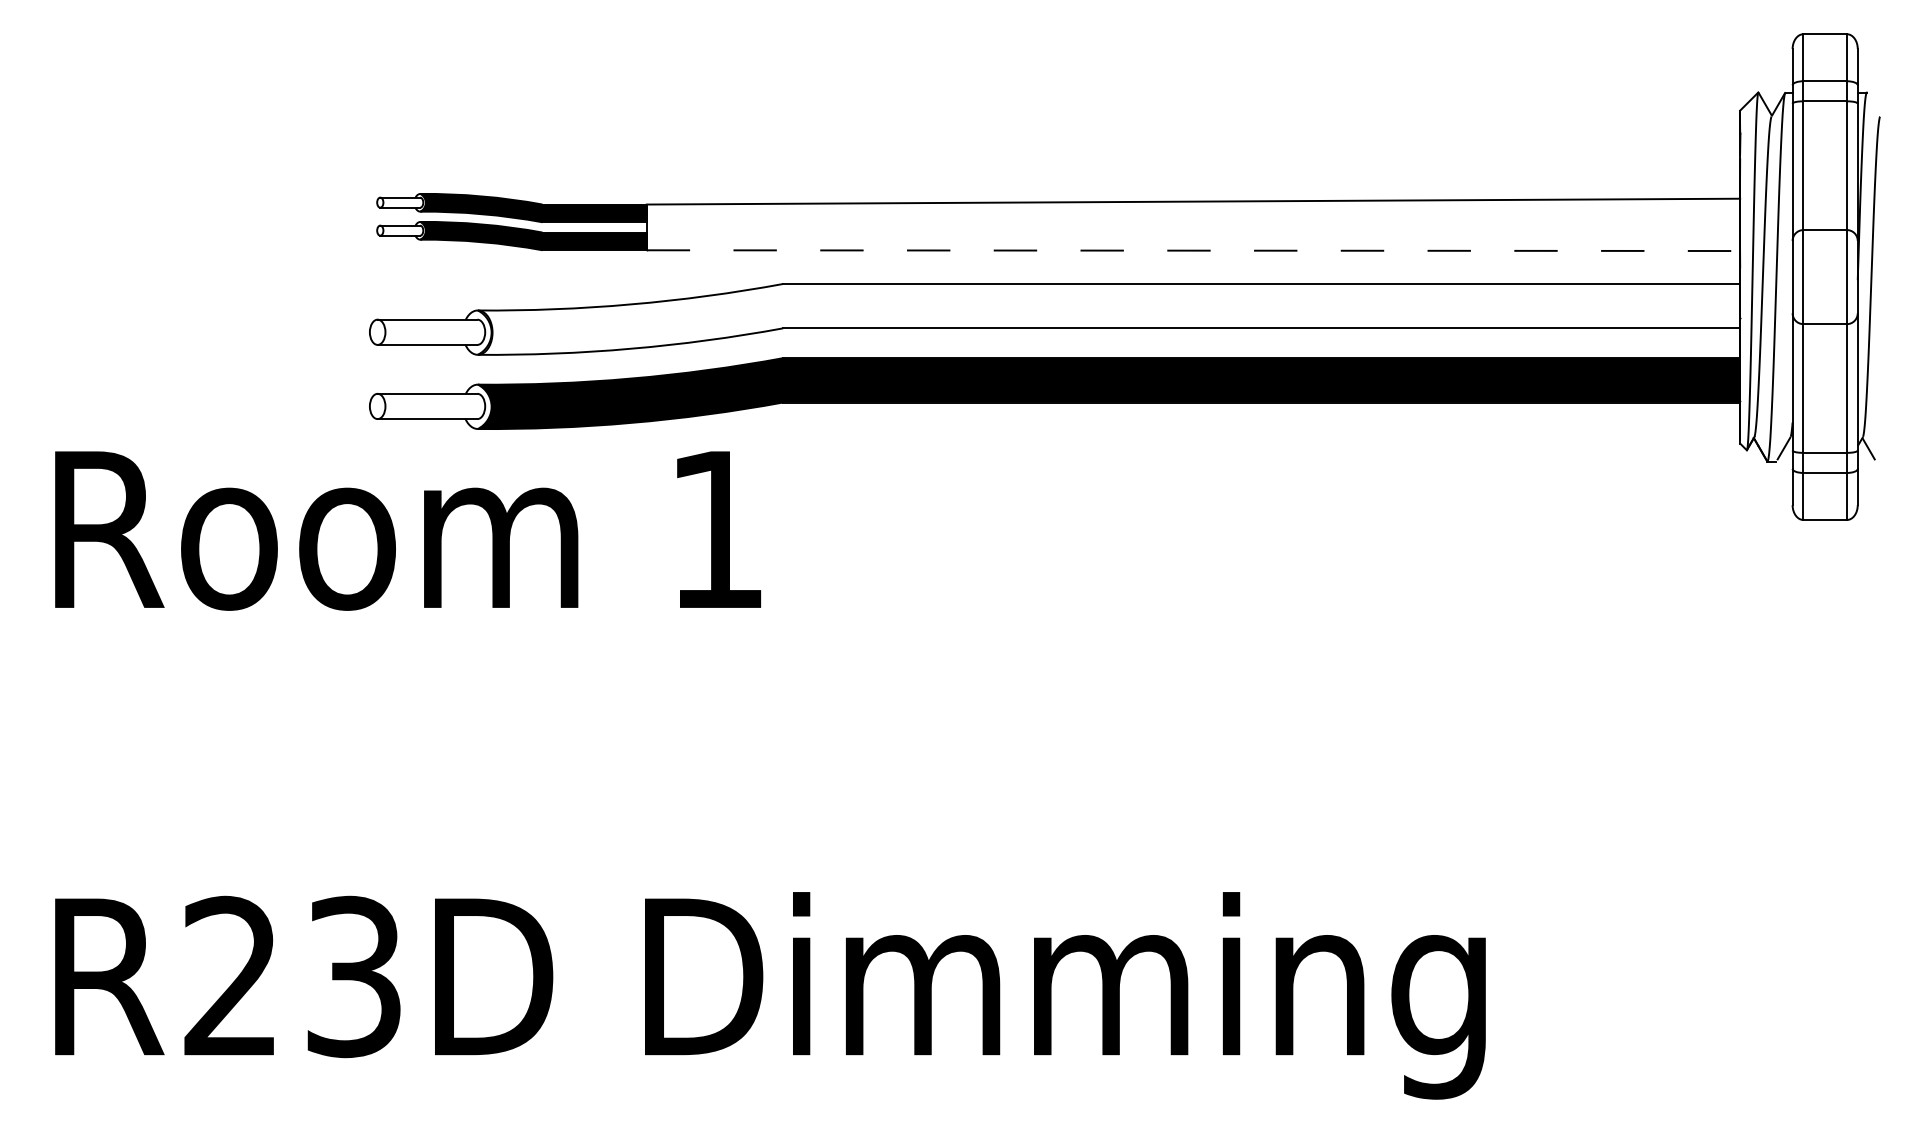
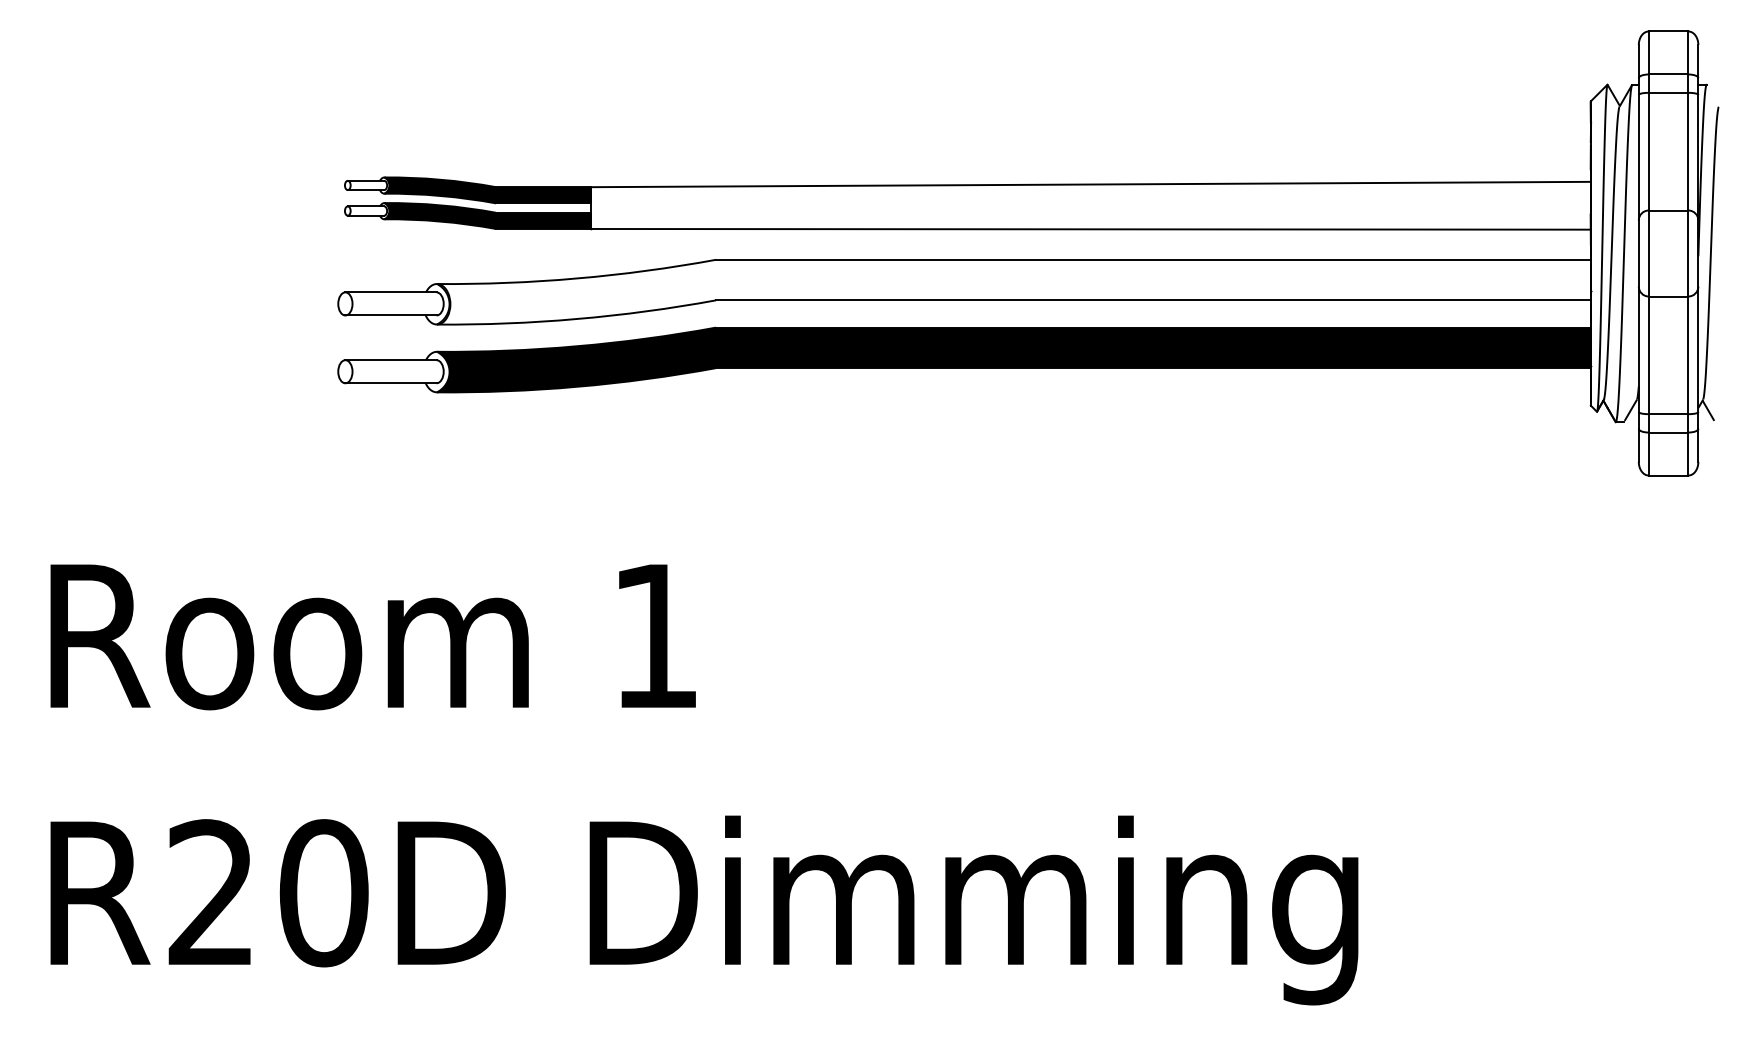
line: (1193, 250) -> (1091, 229), dashed -> solid
text: (407, 530) -> (372, 636), moved
text: (354, 976) -> (324, 892), R23D -> R20D

